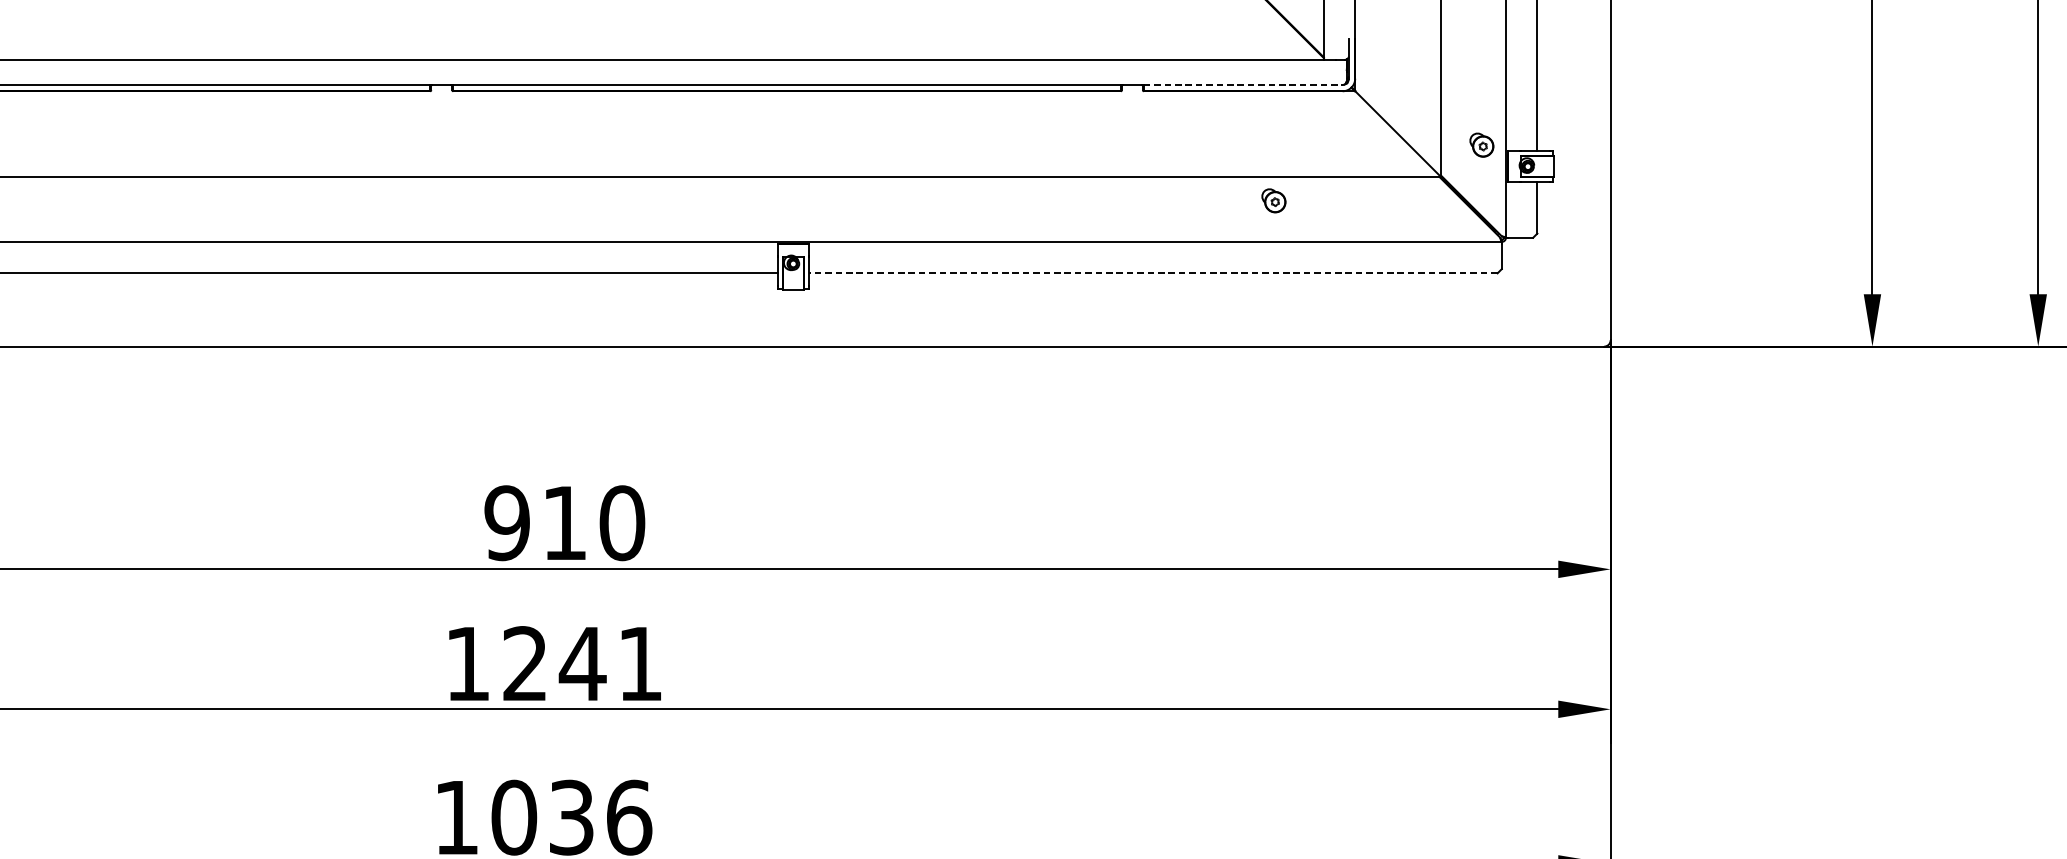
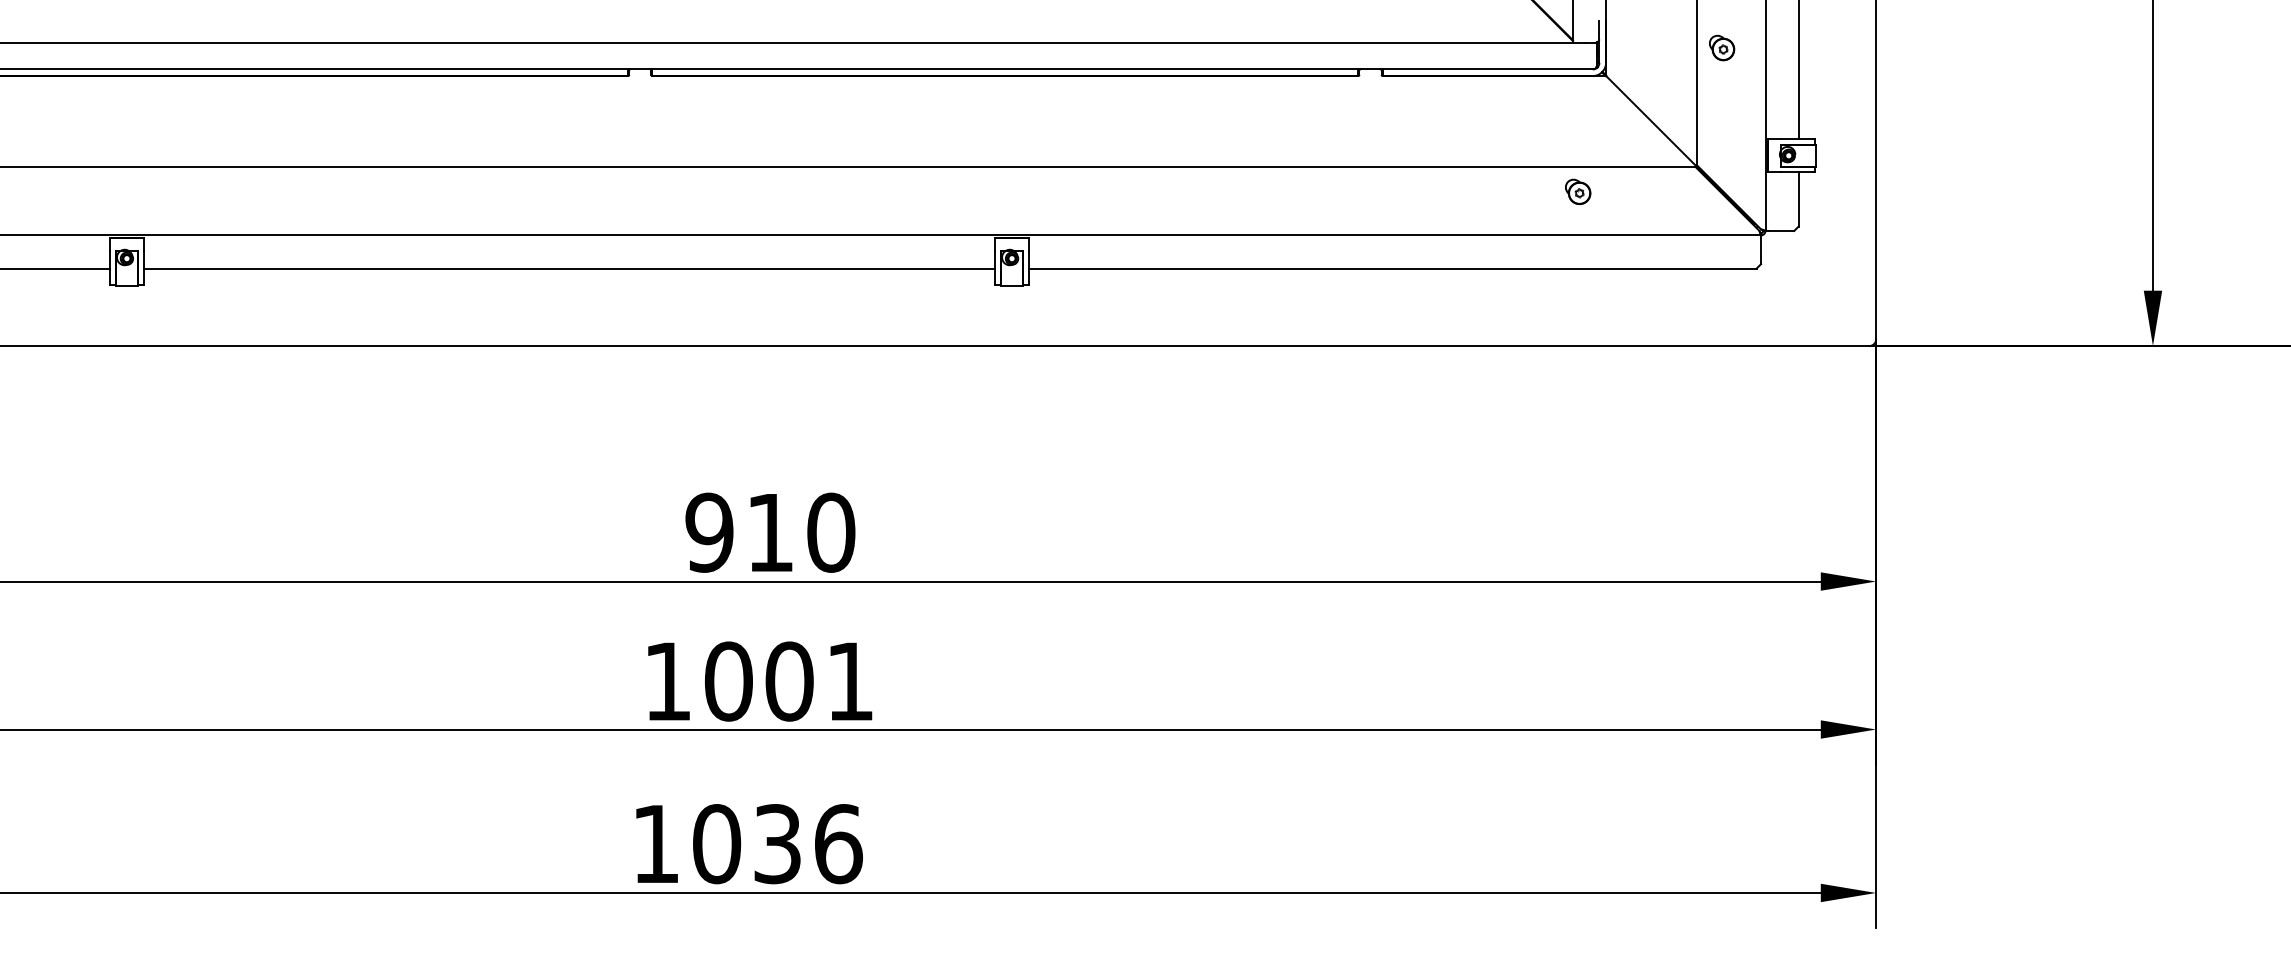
line: (1243, 85) -> (1488, 69), dashed -> solid
part: (1482, 145) -> (1722, 48), moved
part: (1274, 200) -> (1578, 191), moved
line: (1153, 273) -> (1392, 268), dashed -> solid
text: (554, 663) -> (759, 681), 1241 -> 1001

